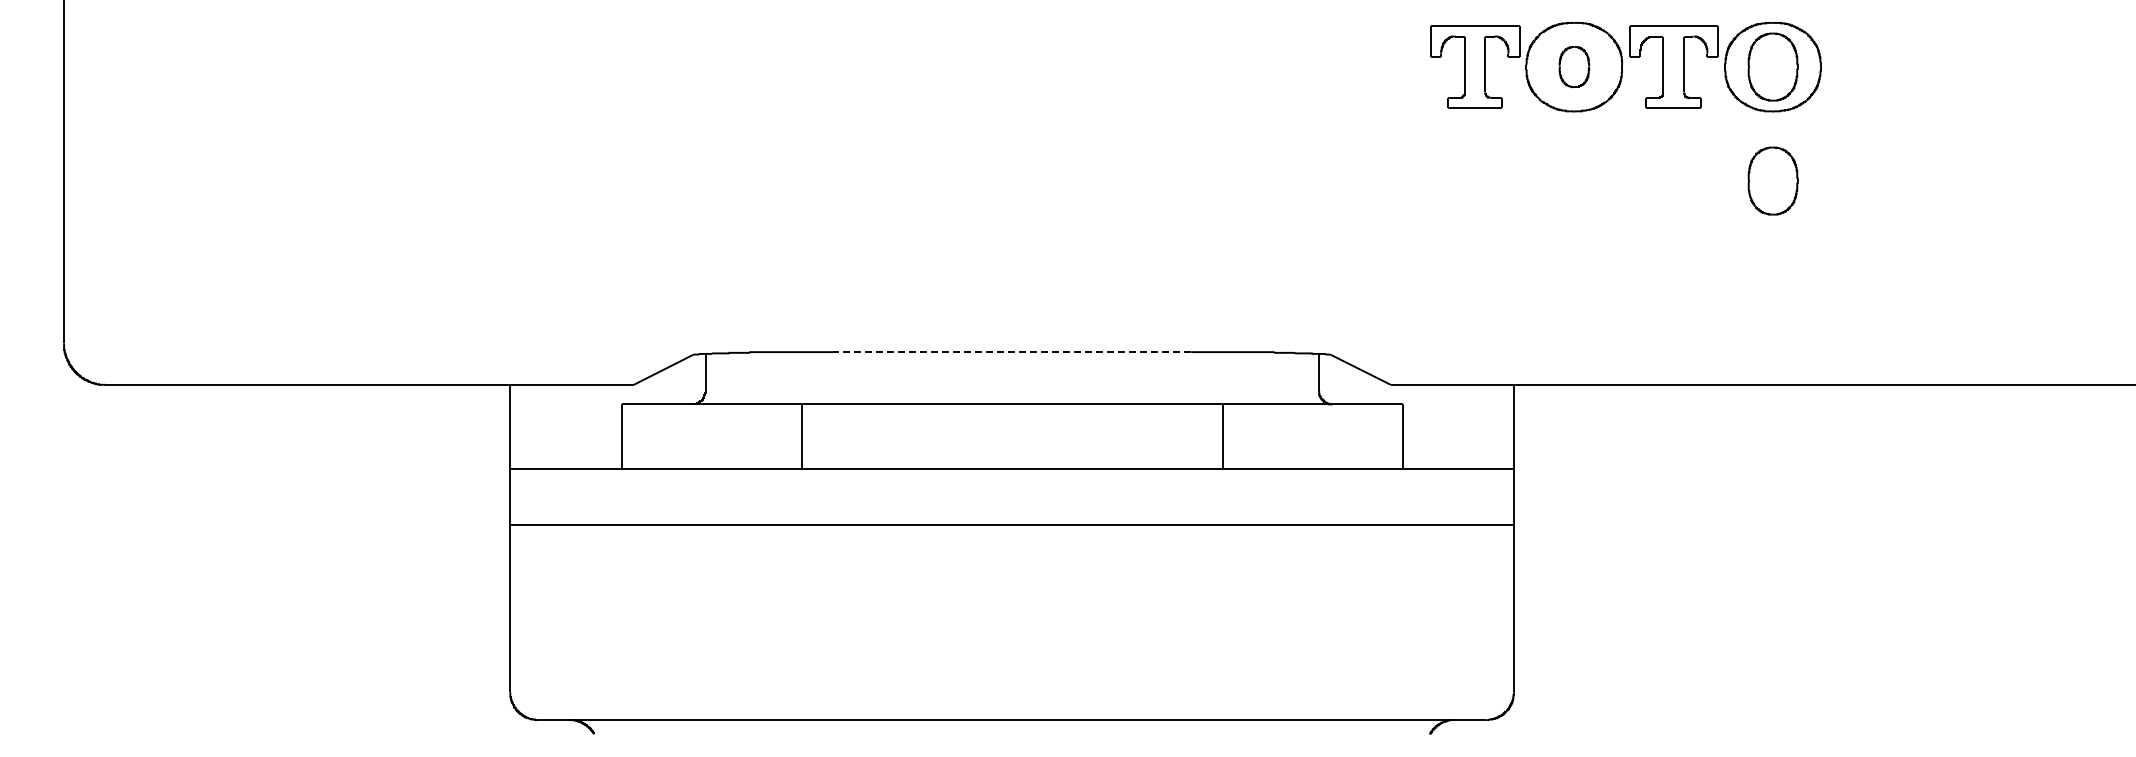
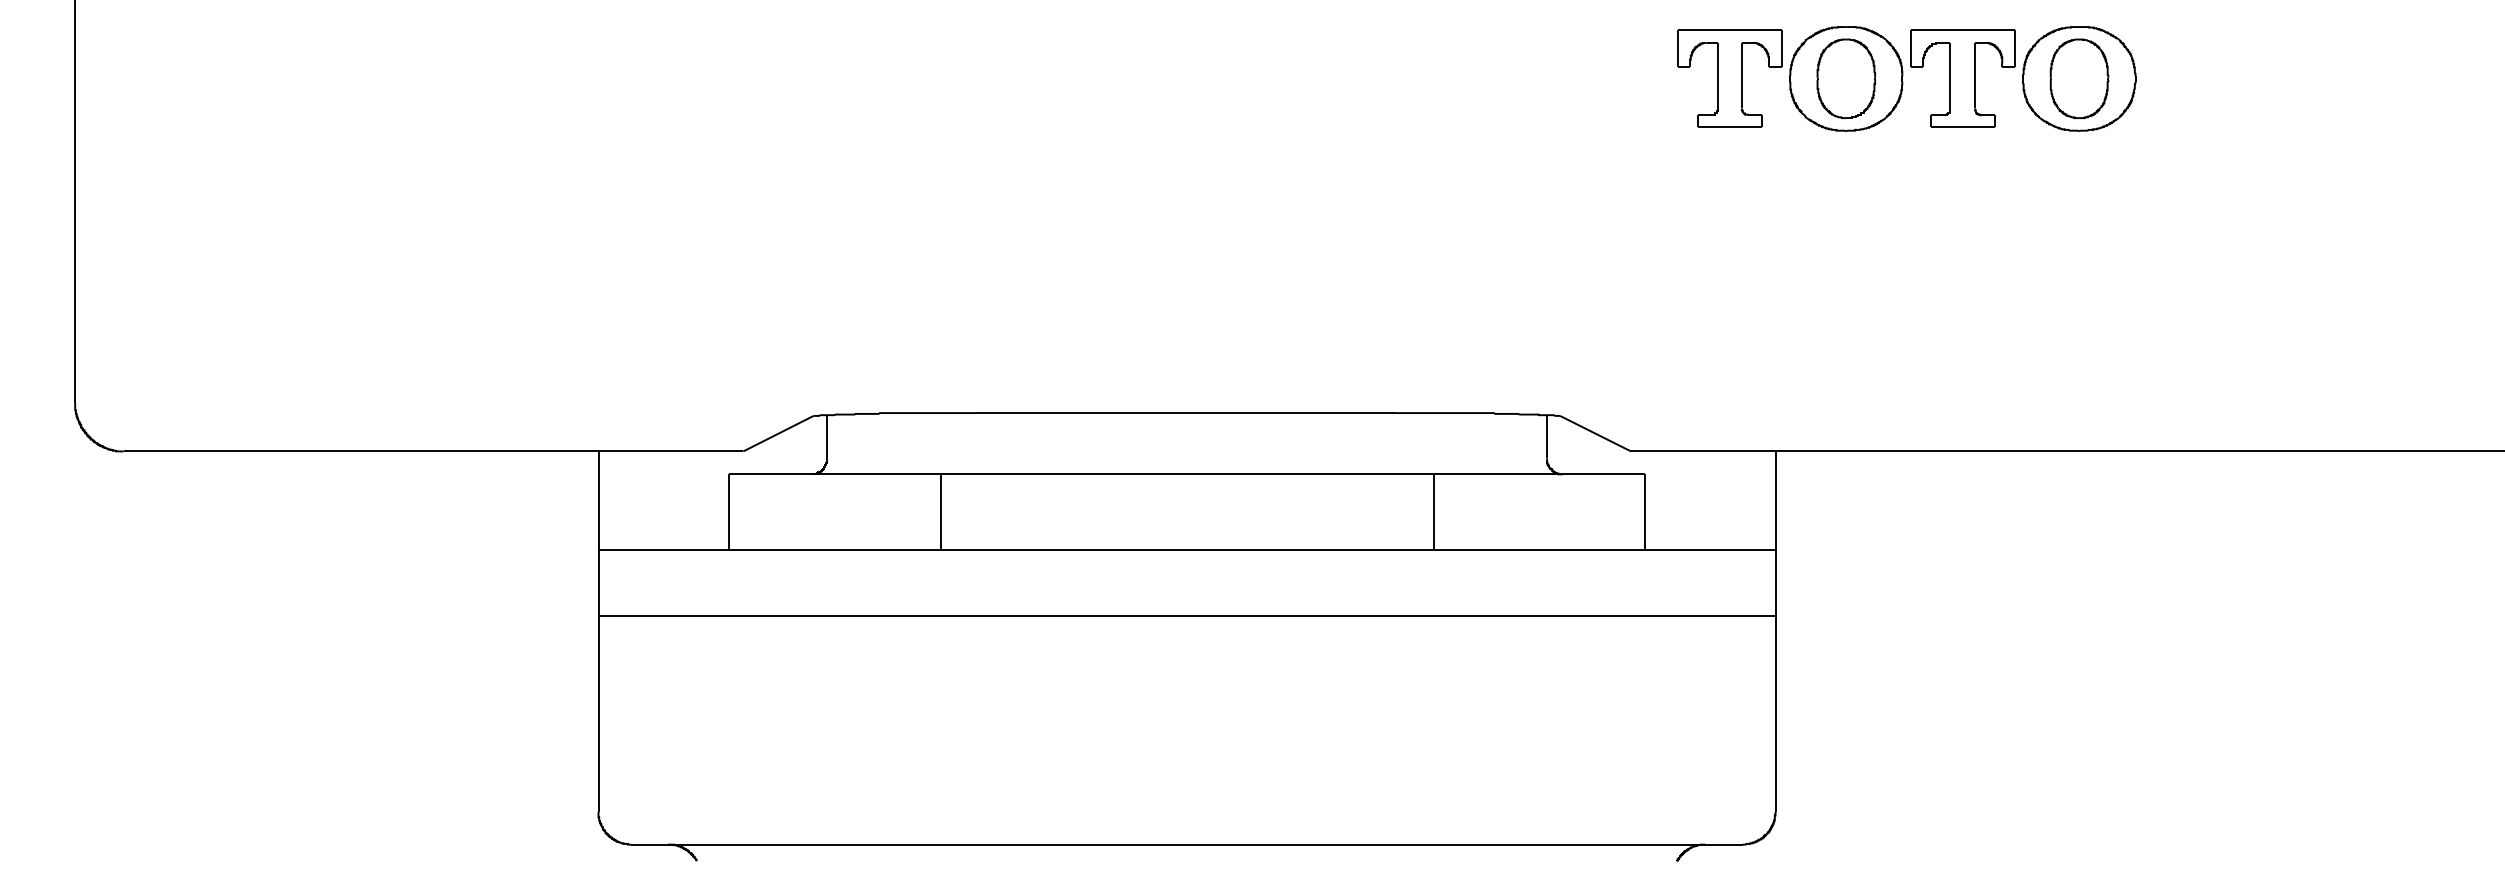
part: (1574, 66) -> (1846, 78), size x1.67
part: (1772, 180) -> (2078, 211), removed
line: (1011, 352) -> (1186, 413), dashed -> solid

